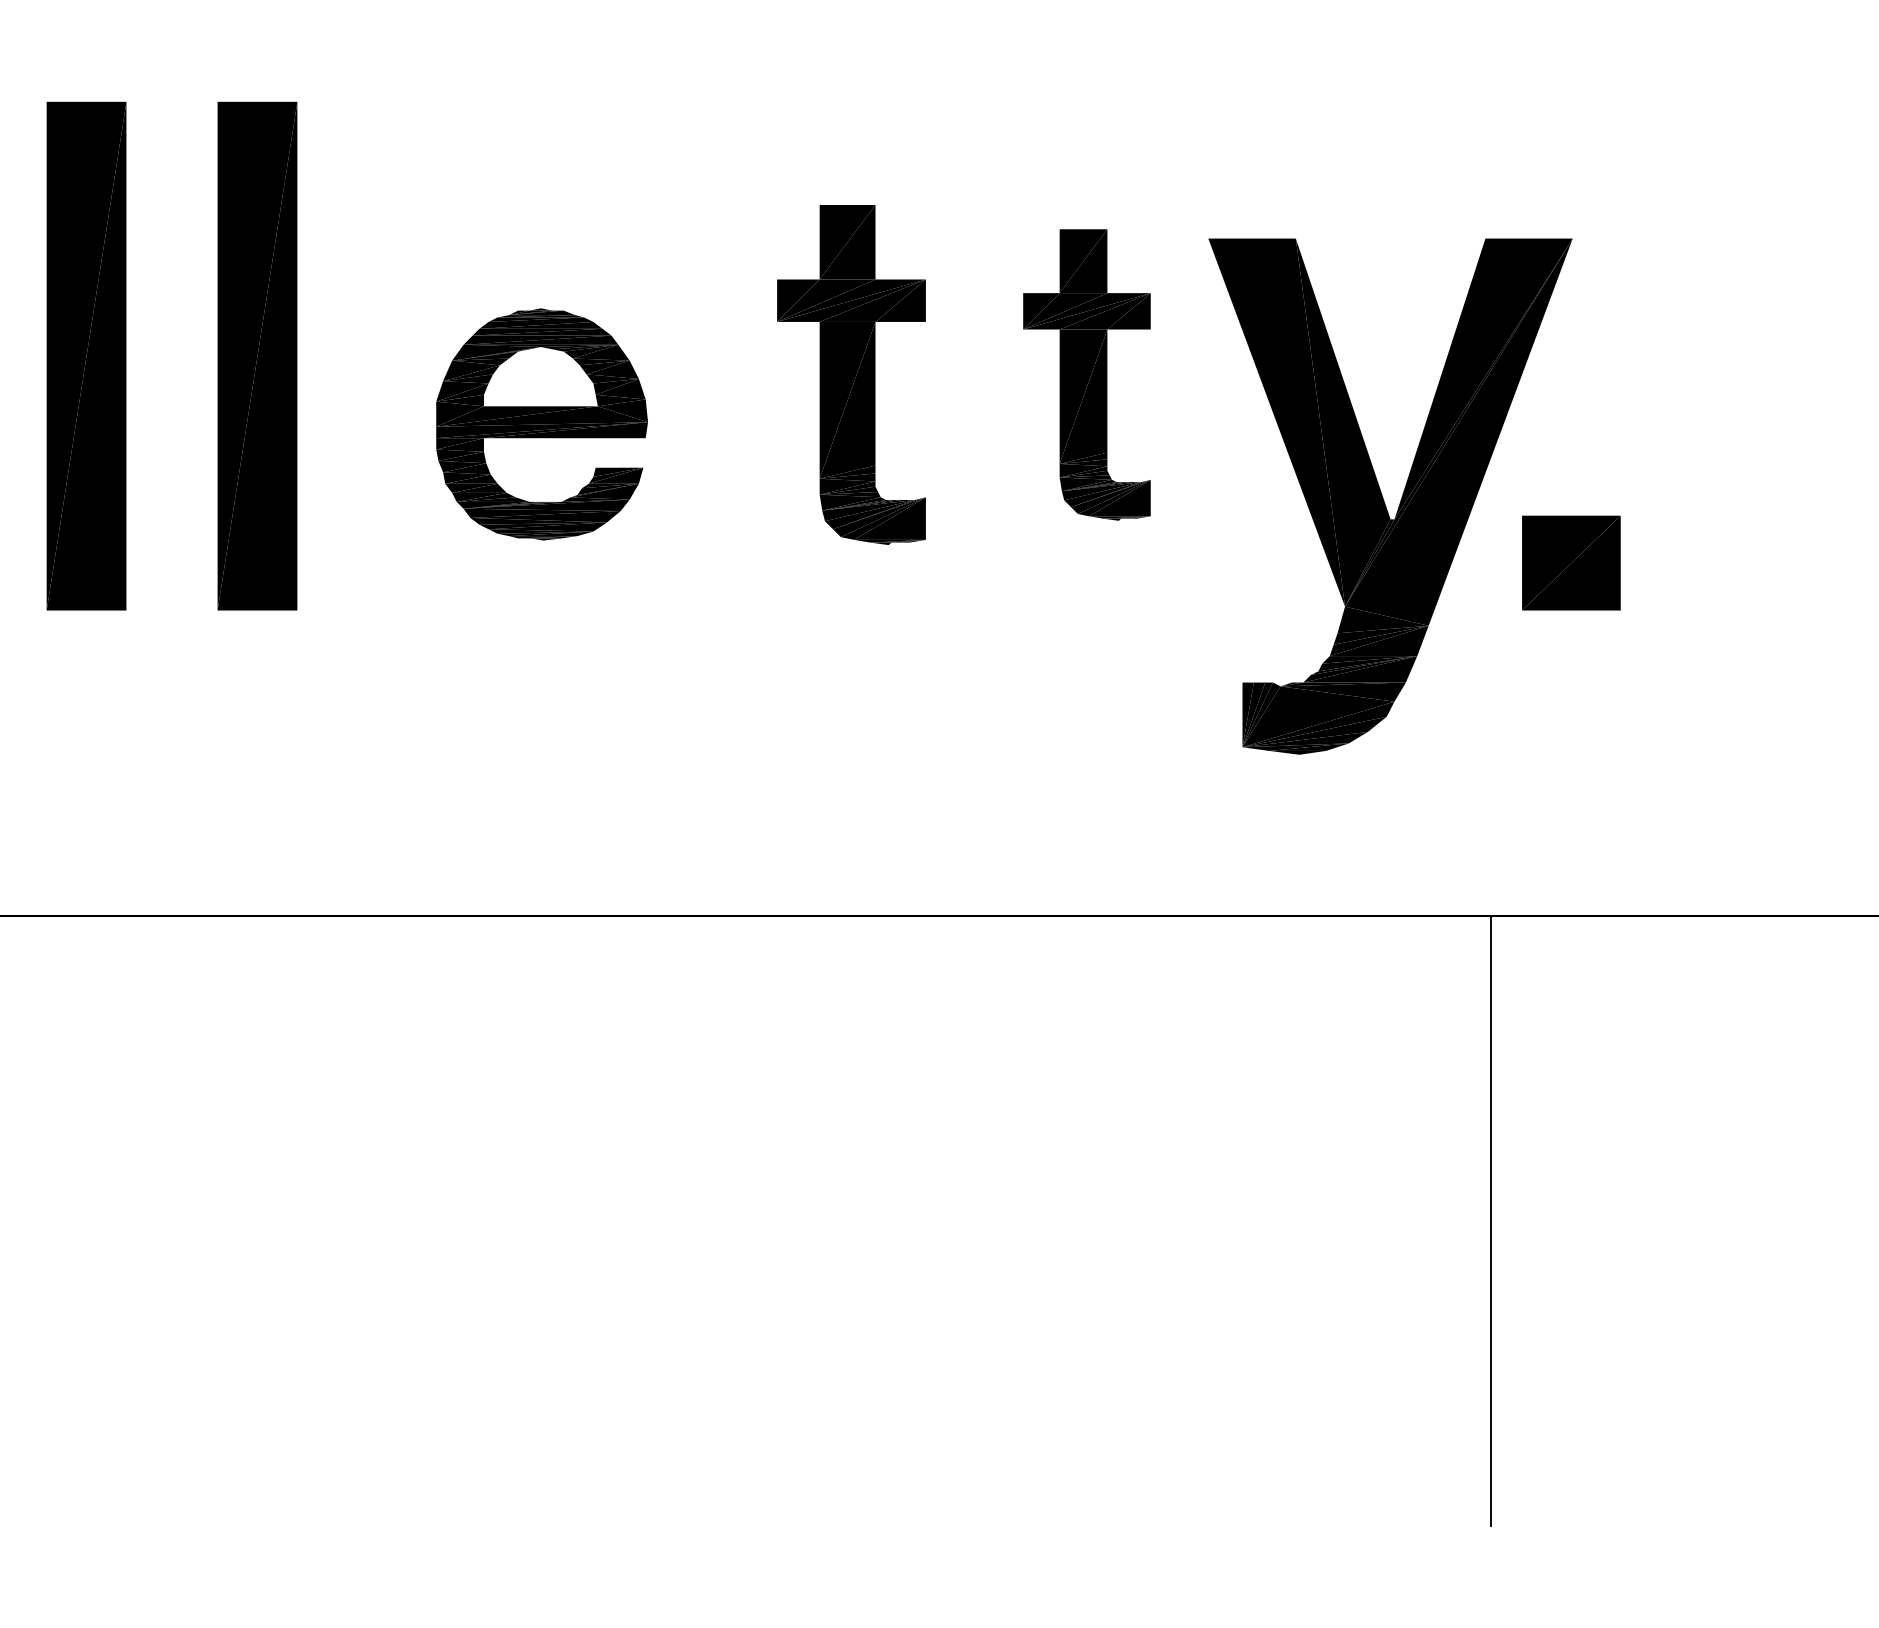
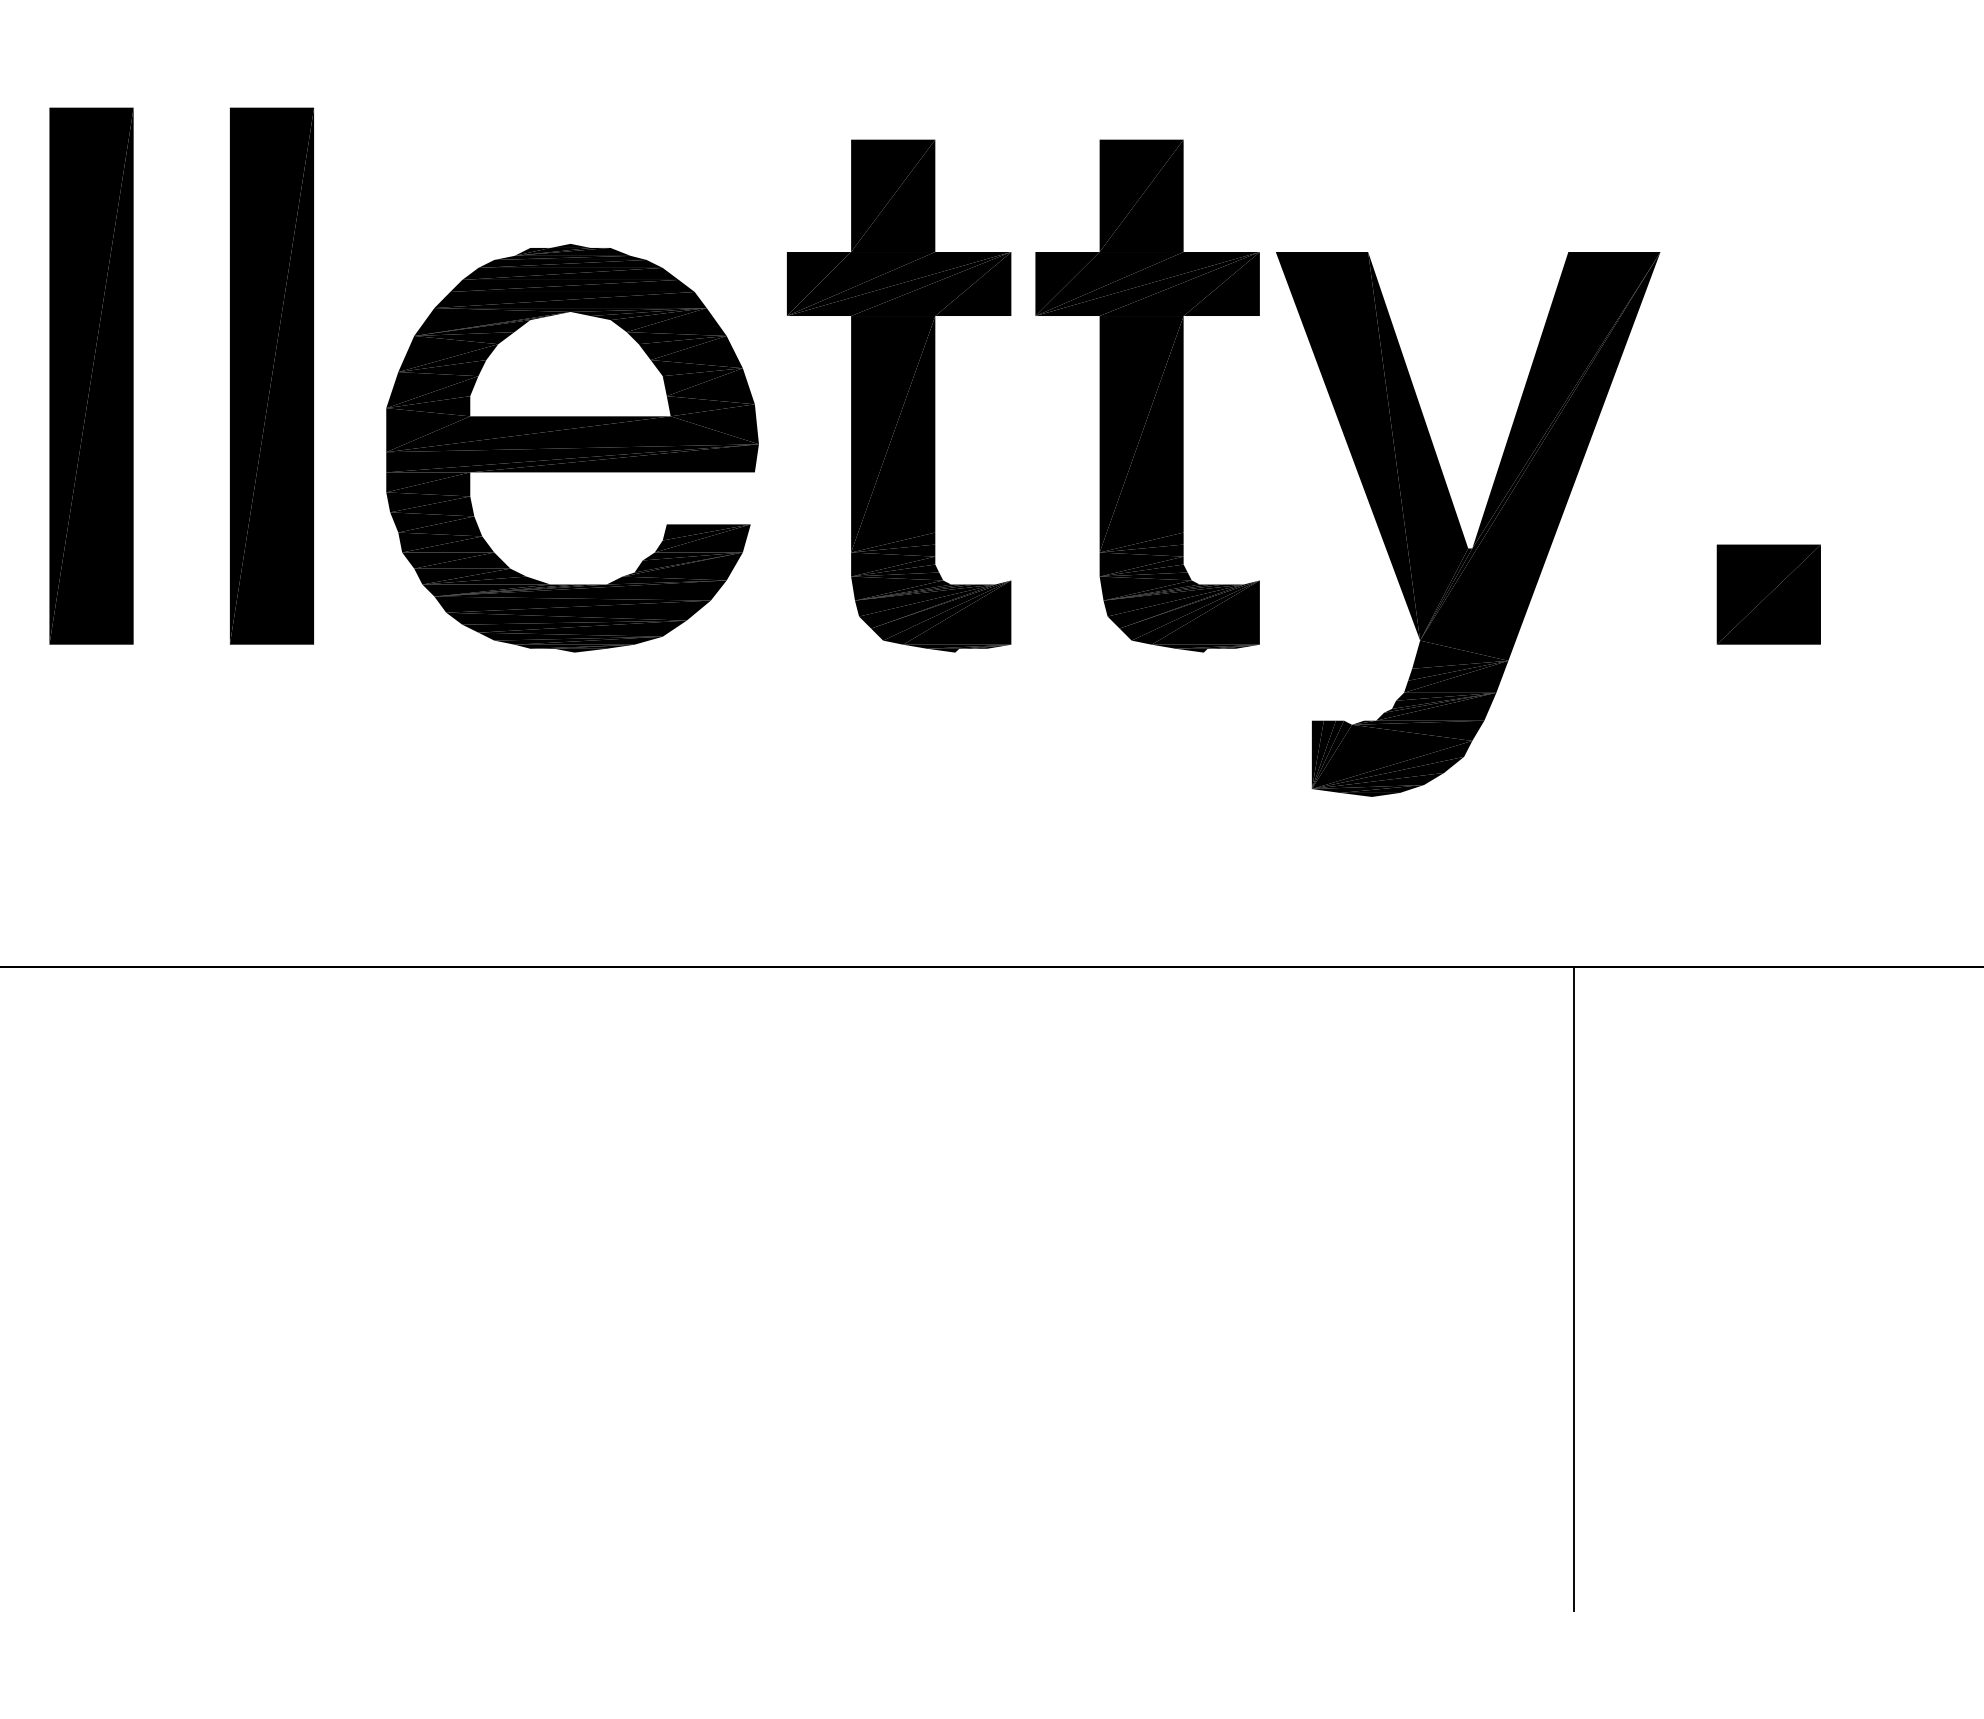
part: (851, 374) -> (899, 395), size x1.43
part: (1086, 374) -> (1147, 395), size x1.67
part: (541, 424) -> (571, 448), size x1.67
part: (1571, 562) -> (1768, 593), moved

